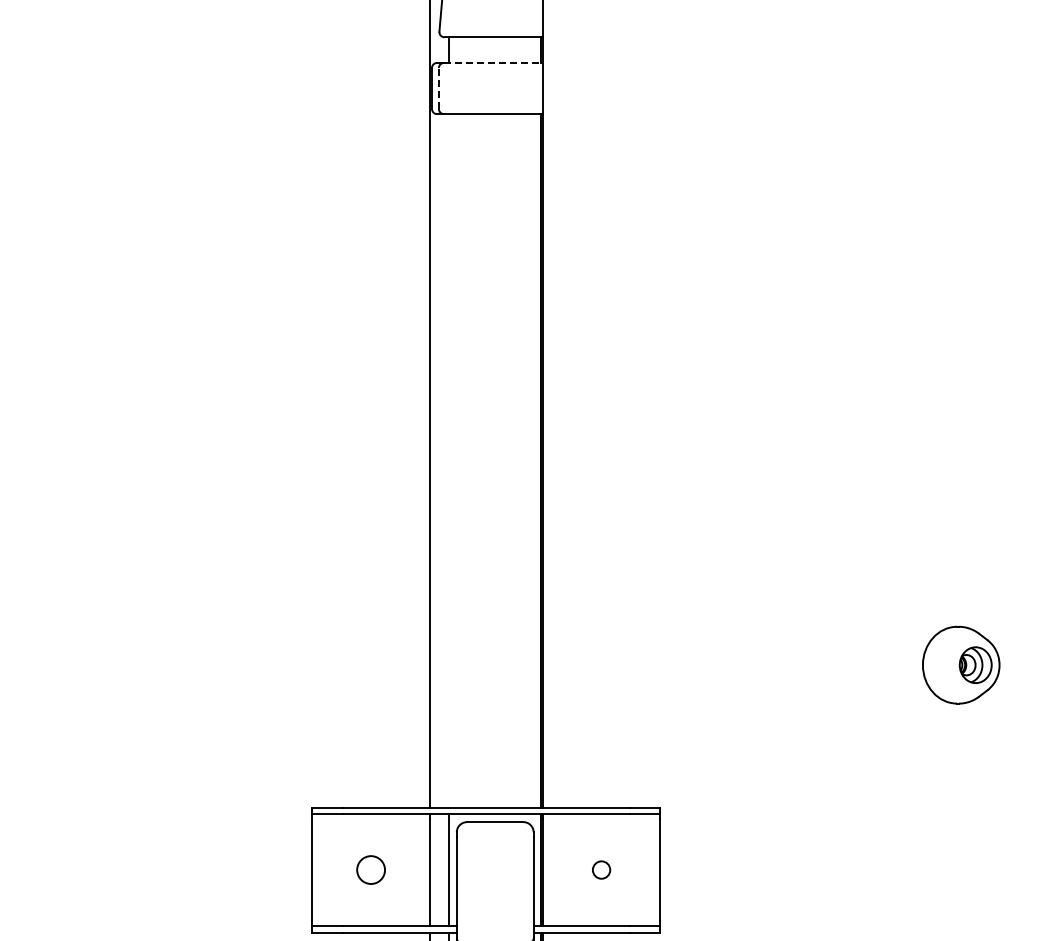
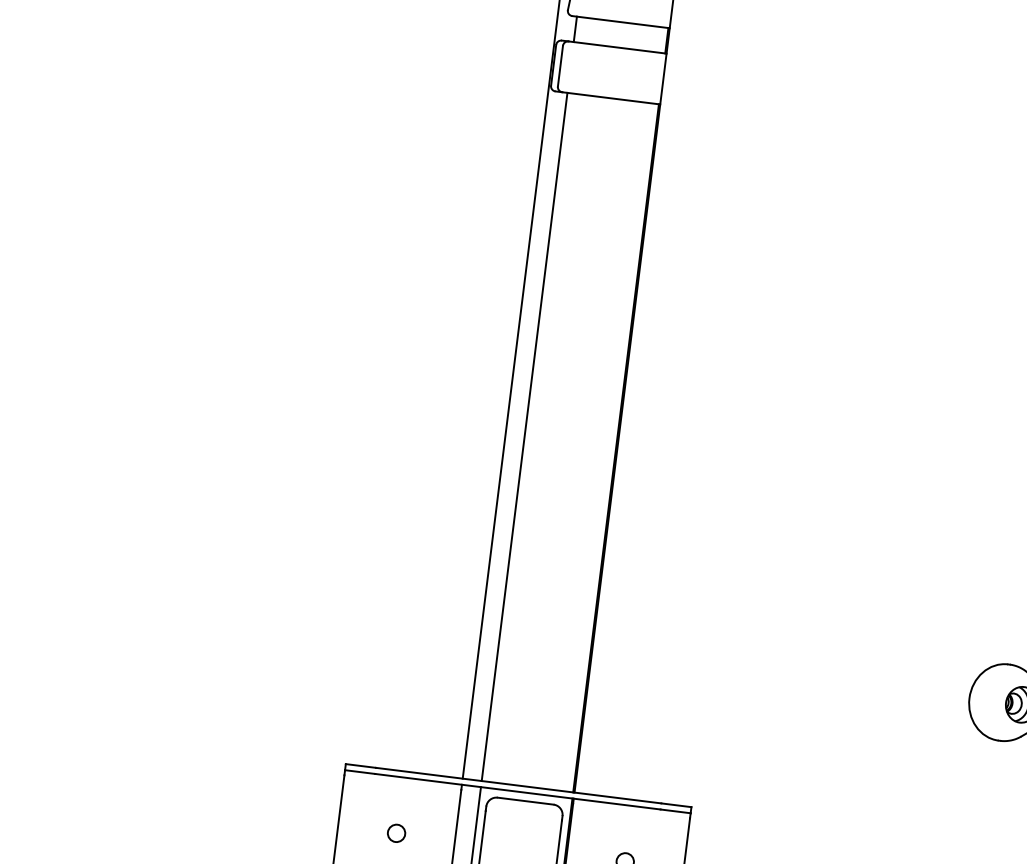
line: (493, 62) -> (617, 47), dashed -> solid
line: (438, 88) -> (560, 66), dashed -> solid
line: (449, 460) -> (524, 436), added
circle: (370, 869) -> (396, 832), size x0.62

